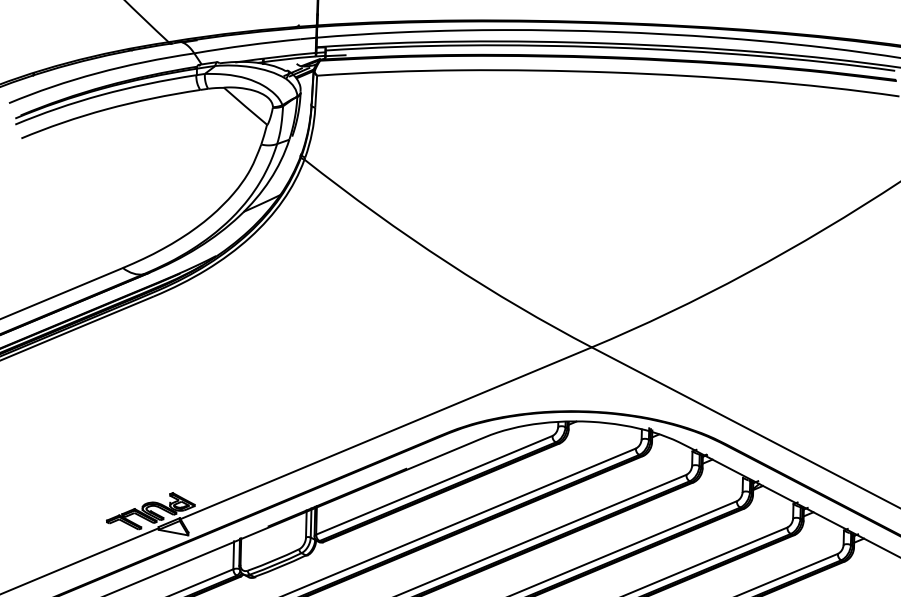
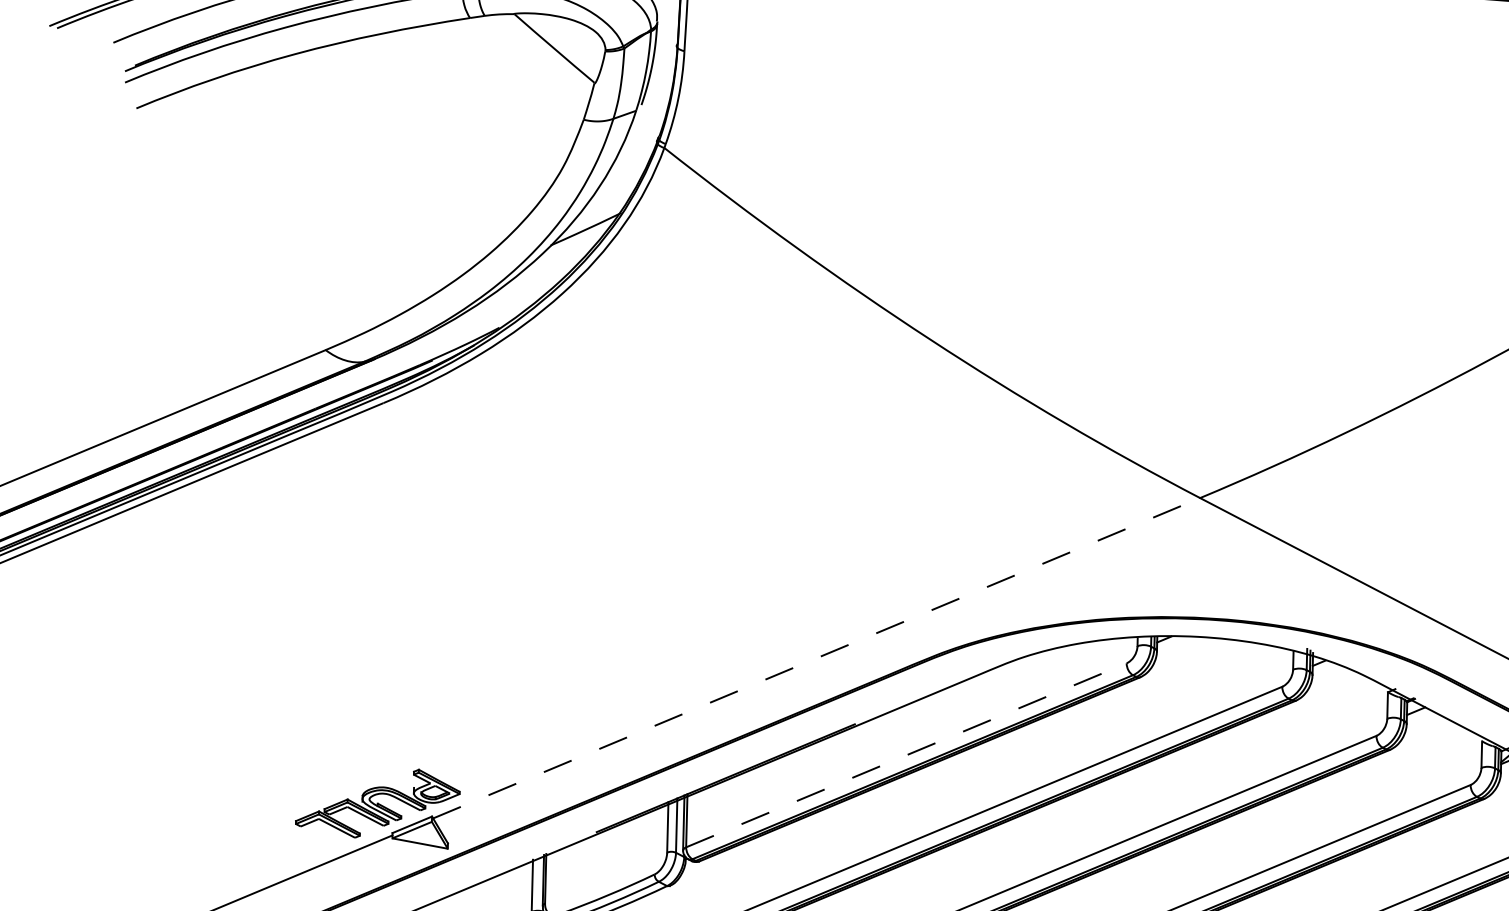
line: (386, 433) -> (817, 658), solid -> dashed
line: (434, 485) -> (906, 755), solid -> dashed

